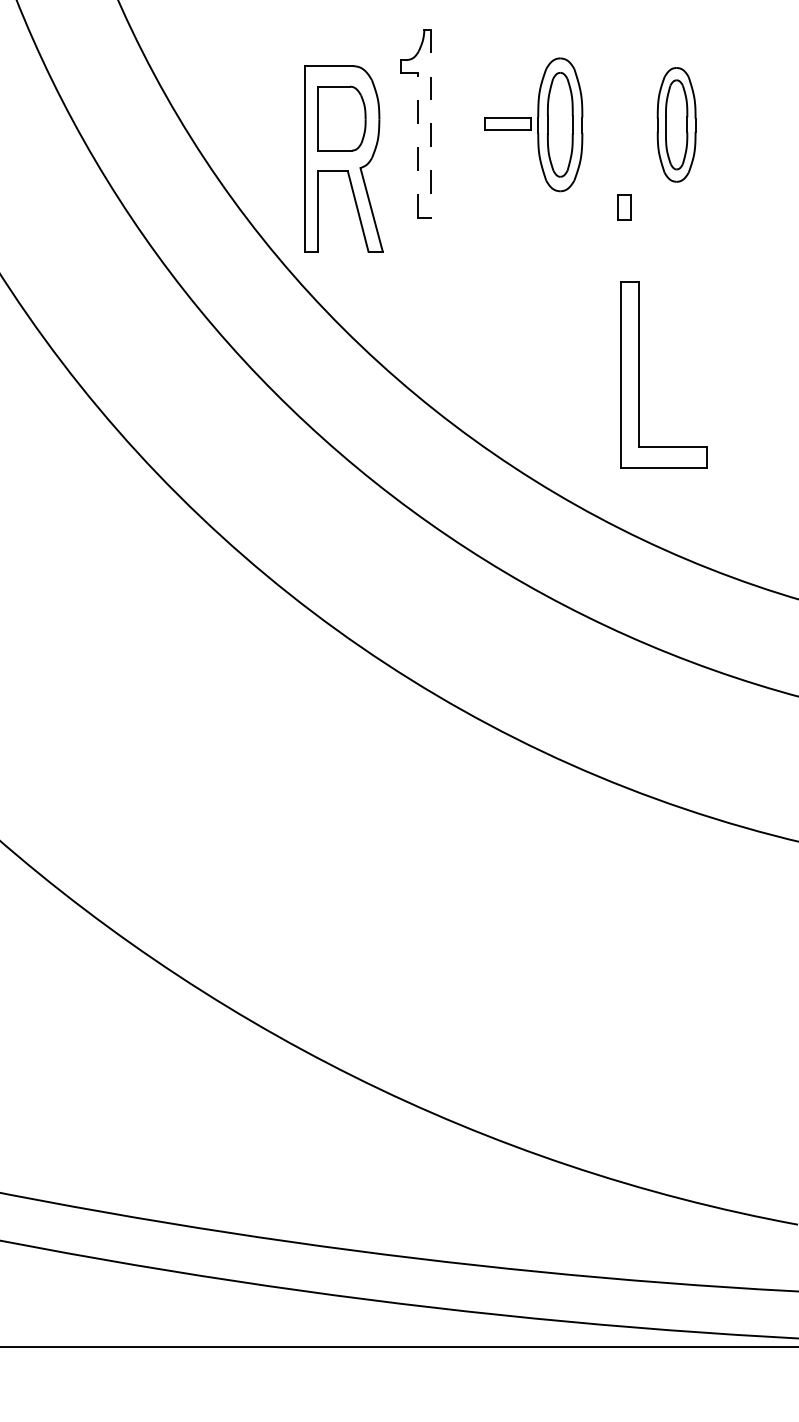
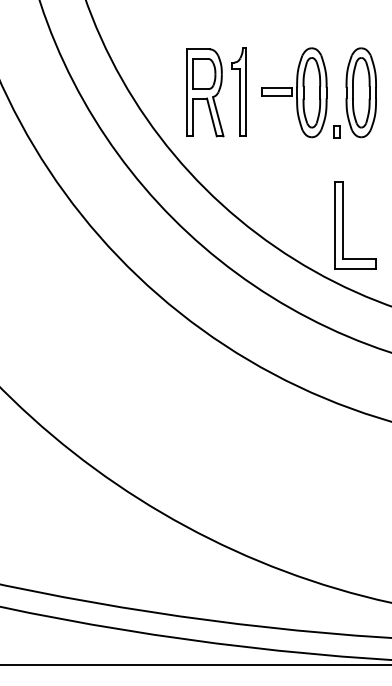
line: (431, 124) -> (246, 92), dashed -> solid
part: (534, 124) -> (294, 92), size x1.43
part: (675, 124) -> (360, 92), size x1.67
line: (417, 145) -> (239, 102), dashed -> solid
part: (344, 158) -> (205, 92), moved
part: (638, 375) -> (343, 225), moved

